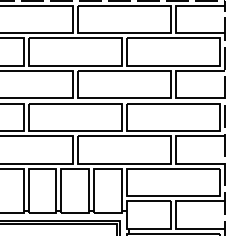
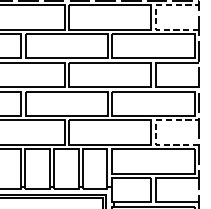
line: (176, 19) -> (155, 17), solid -> dashed
line: (176, 149) -> (155, 132), solid -> dashed

